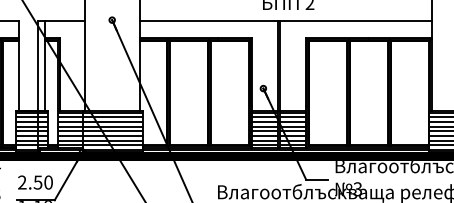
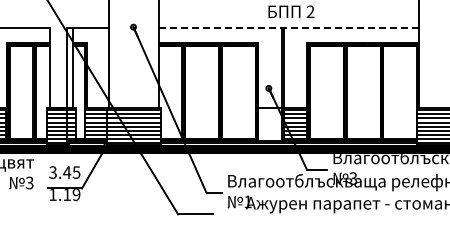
line: (285, 20) -> (288, 27), solid -> dashed
hatch: (264, 128) -> (269, 124), removed
text: (35, 182) -> (64, 172), 2.50 -> 3.45

